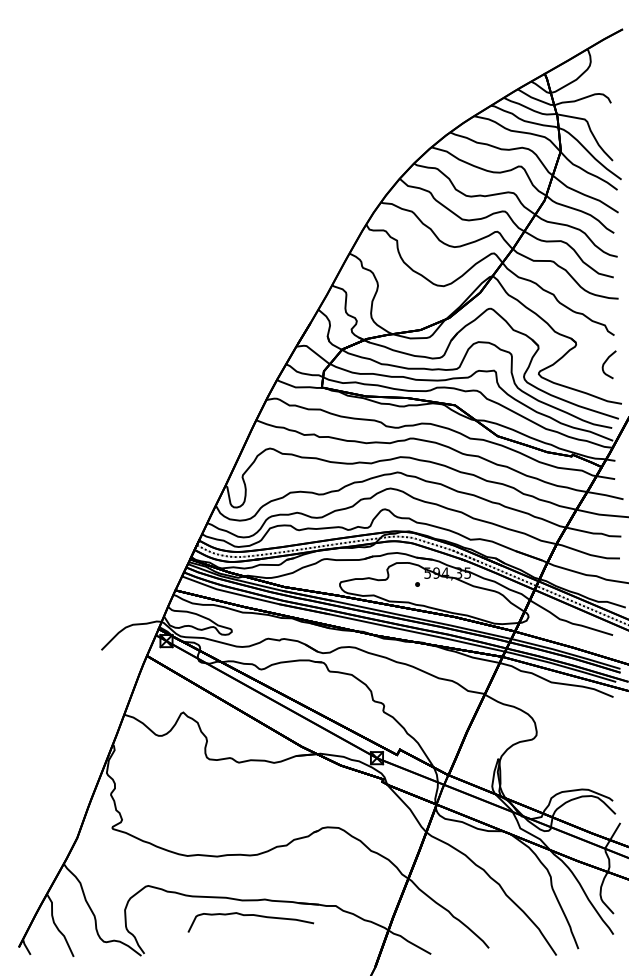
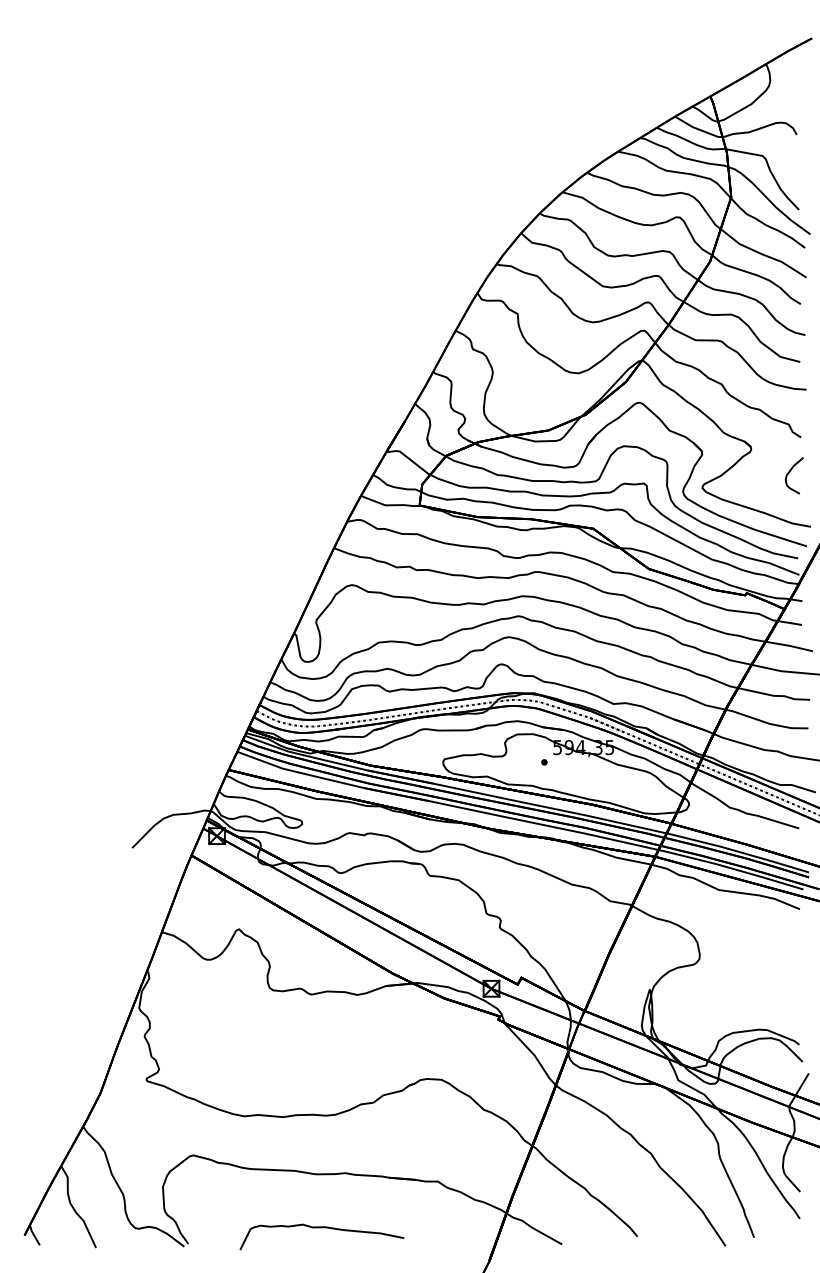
curve: (250, 915) -> (321, 1227), moved

